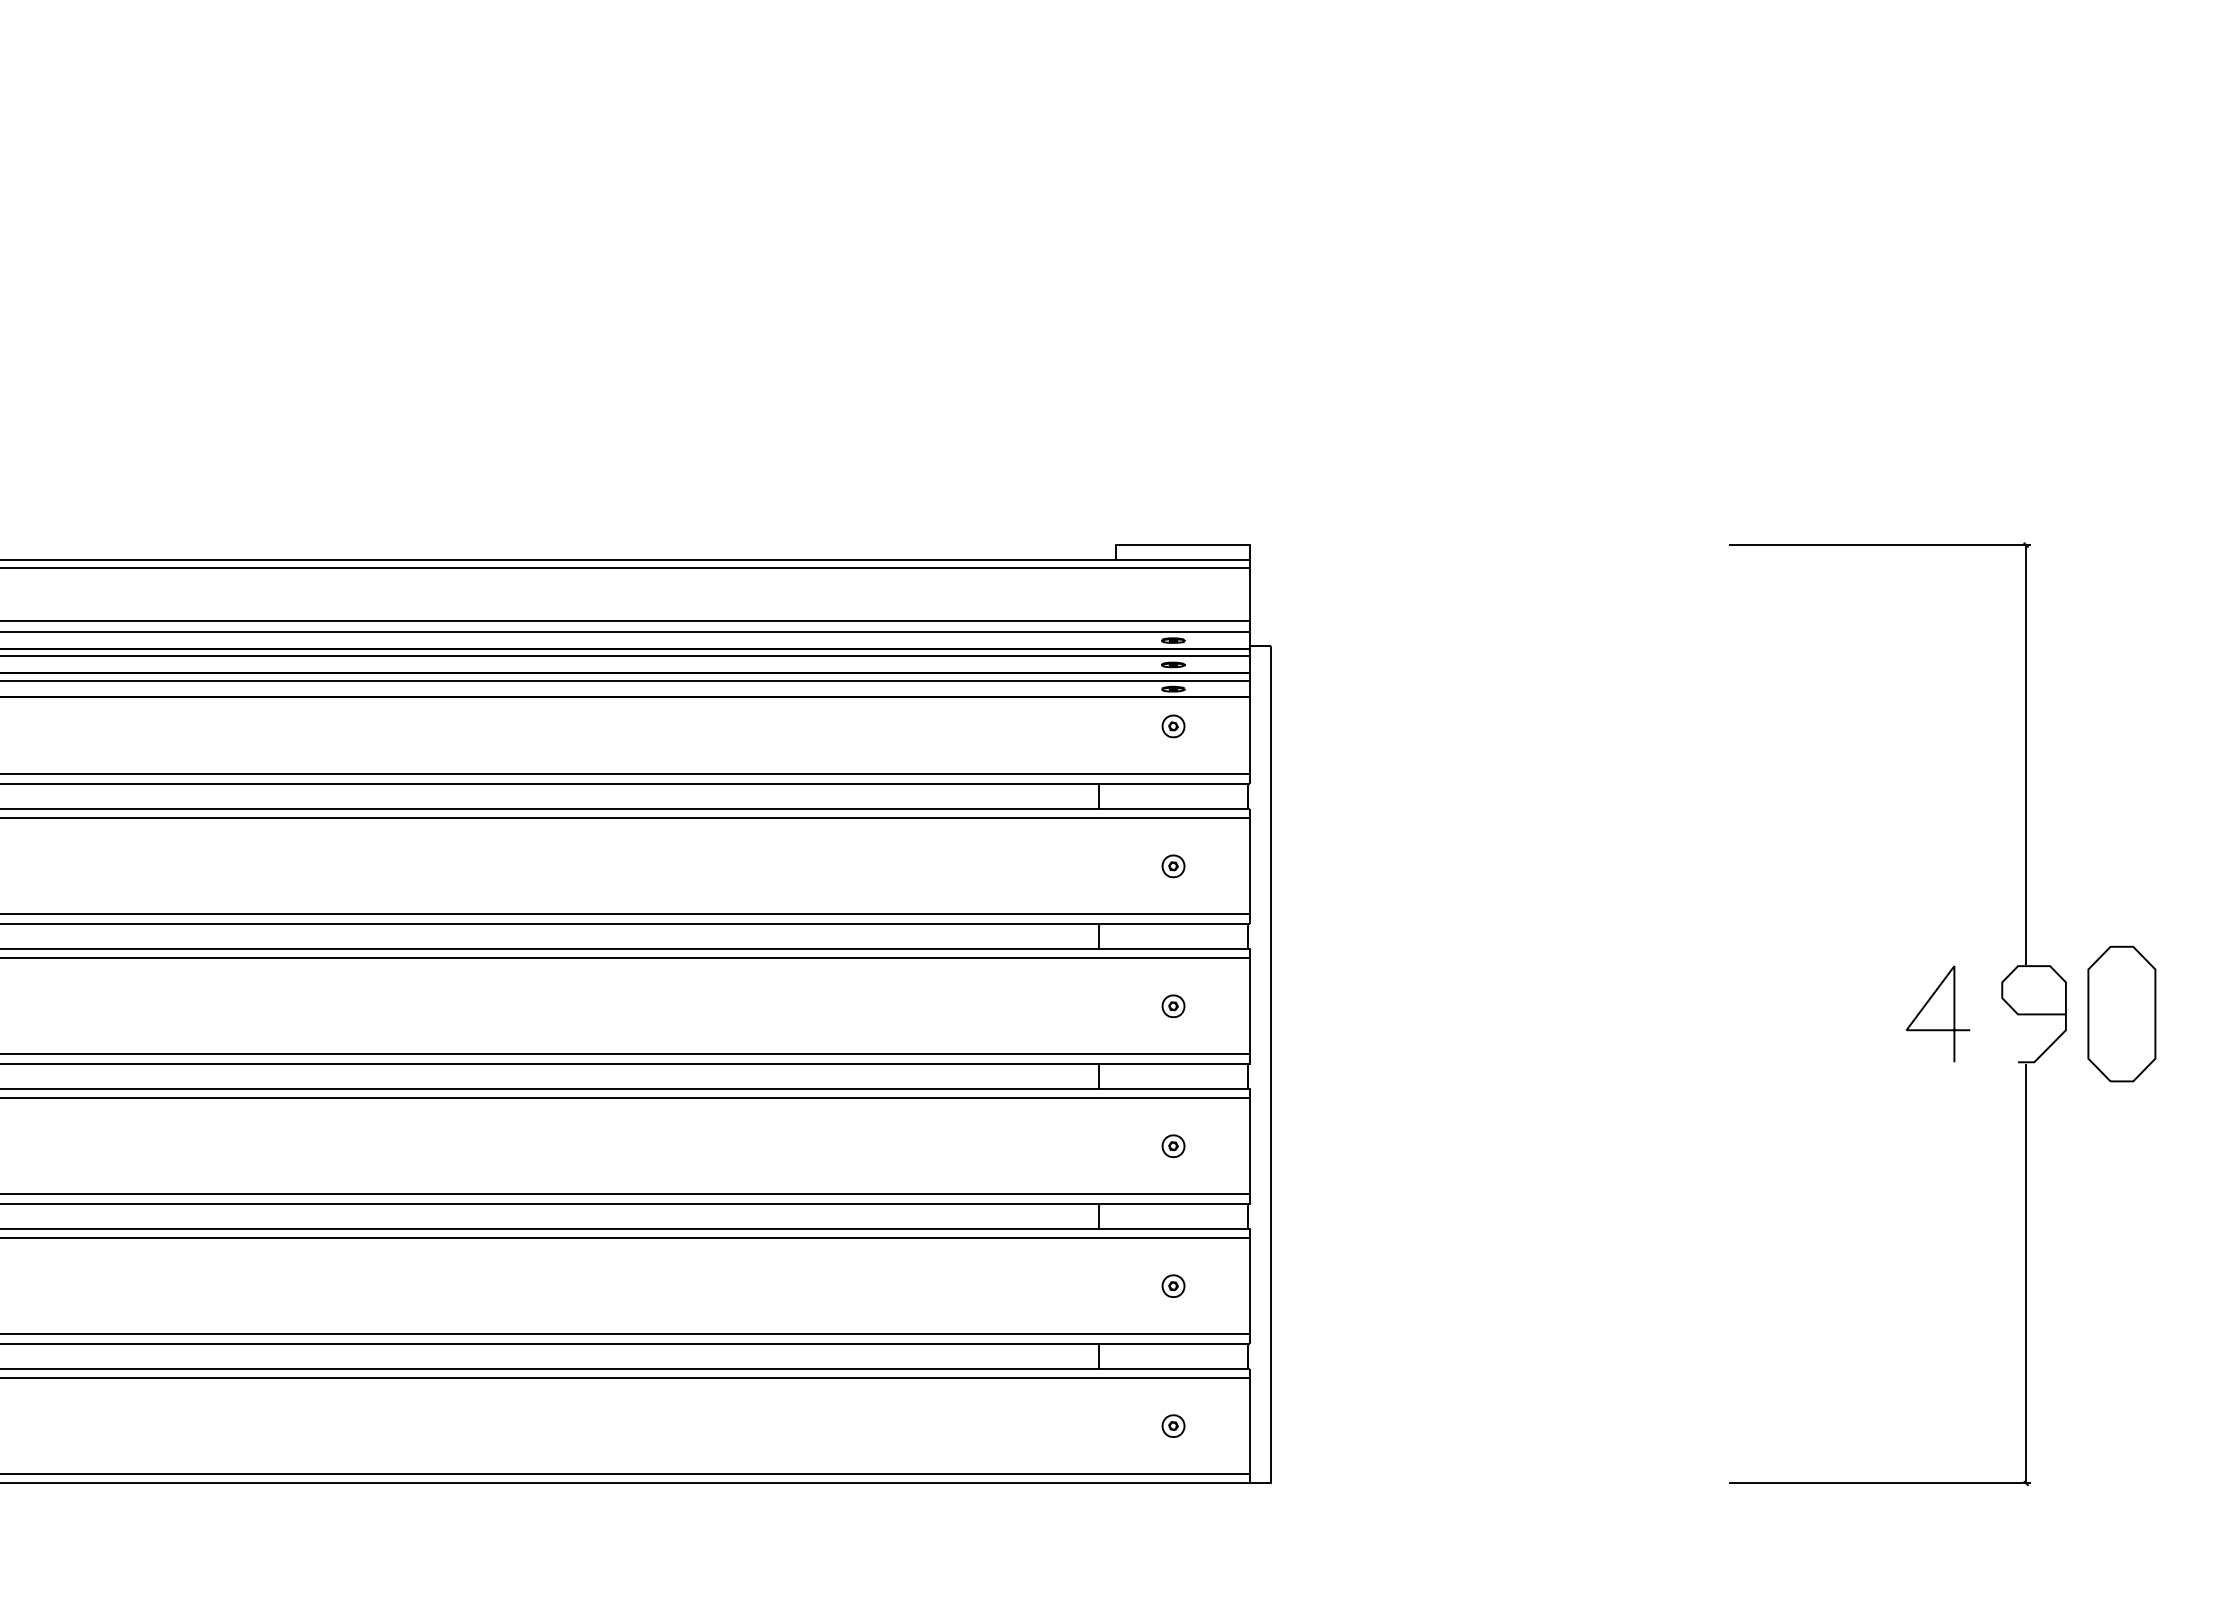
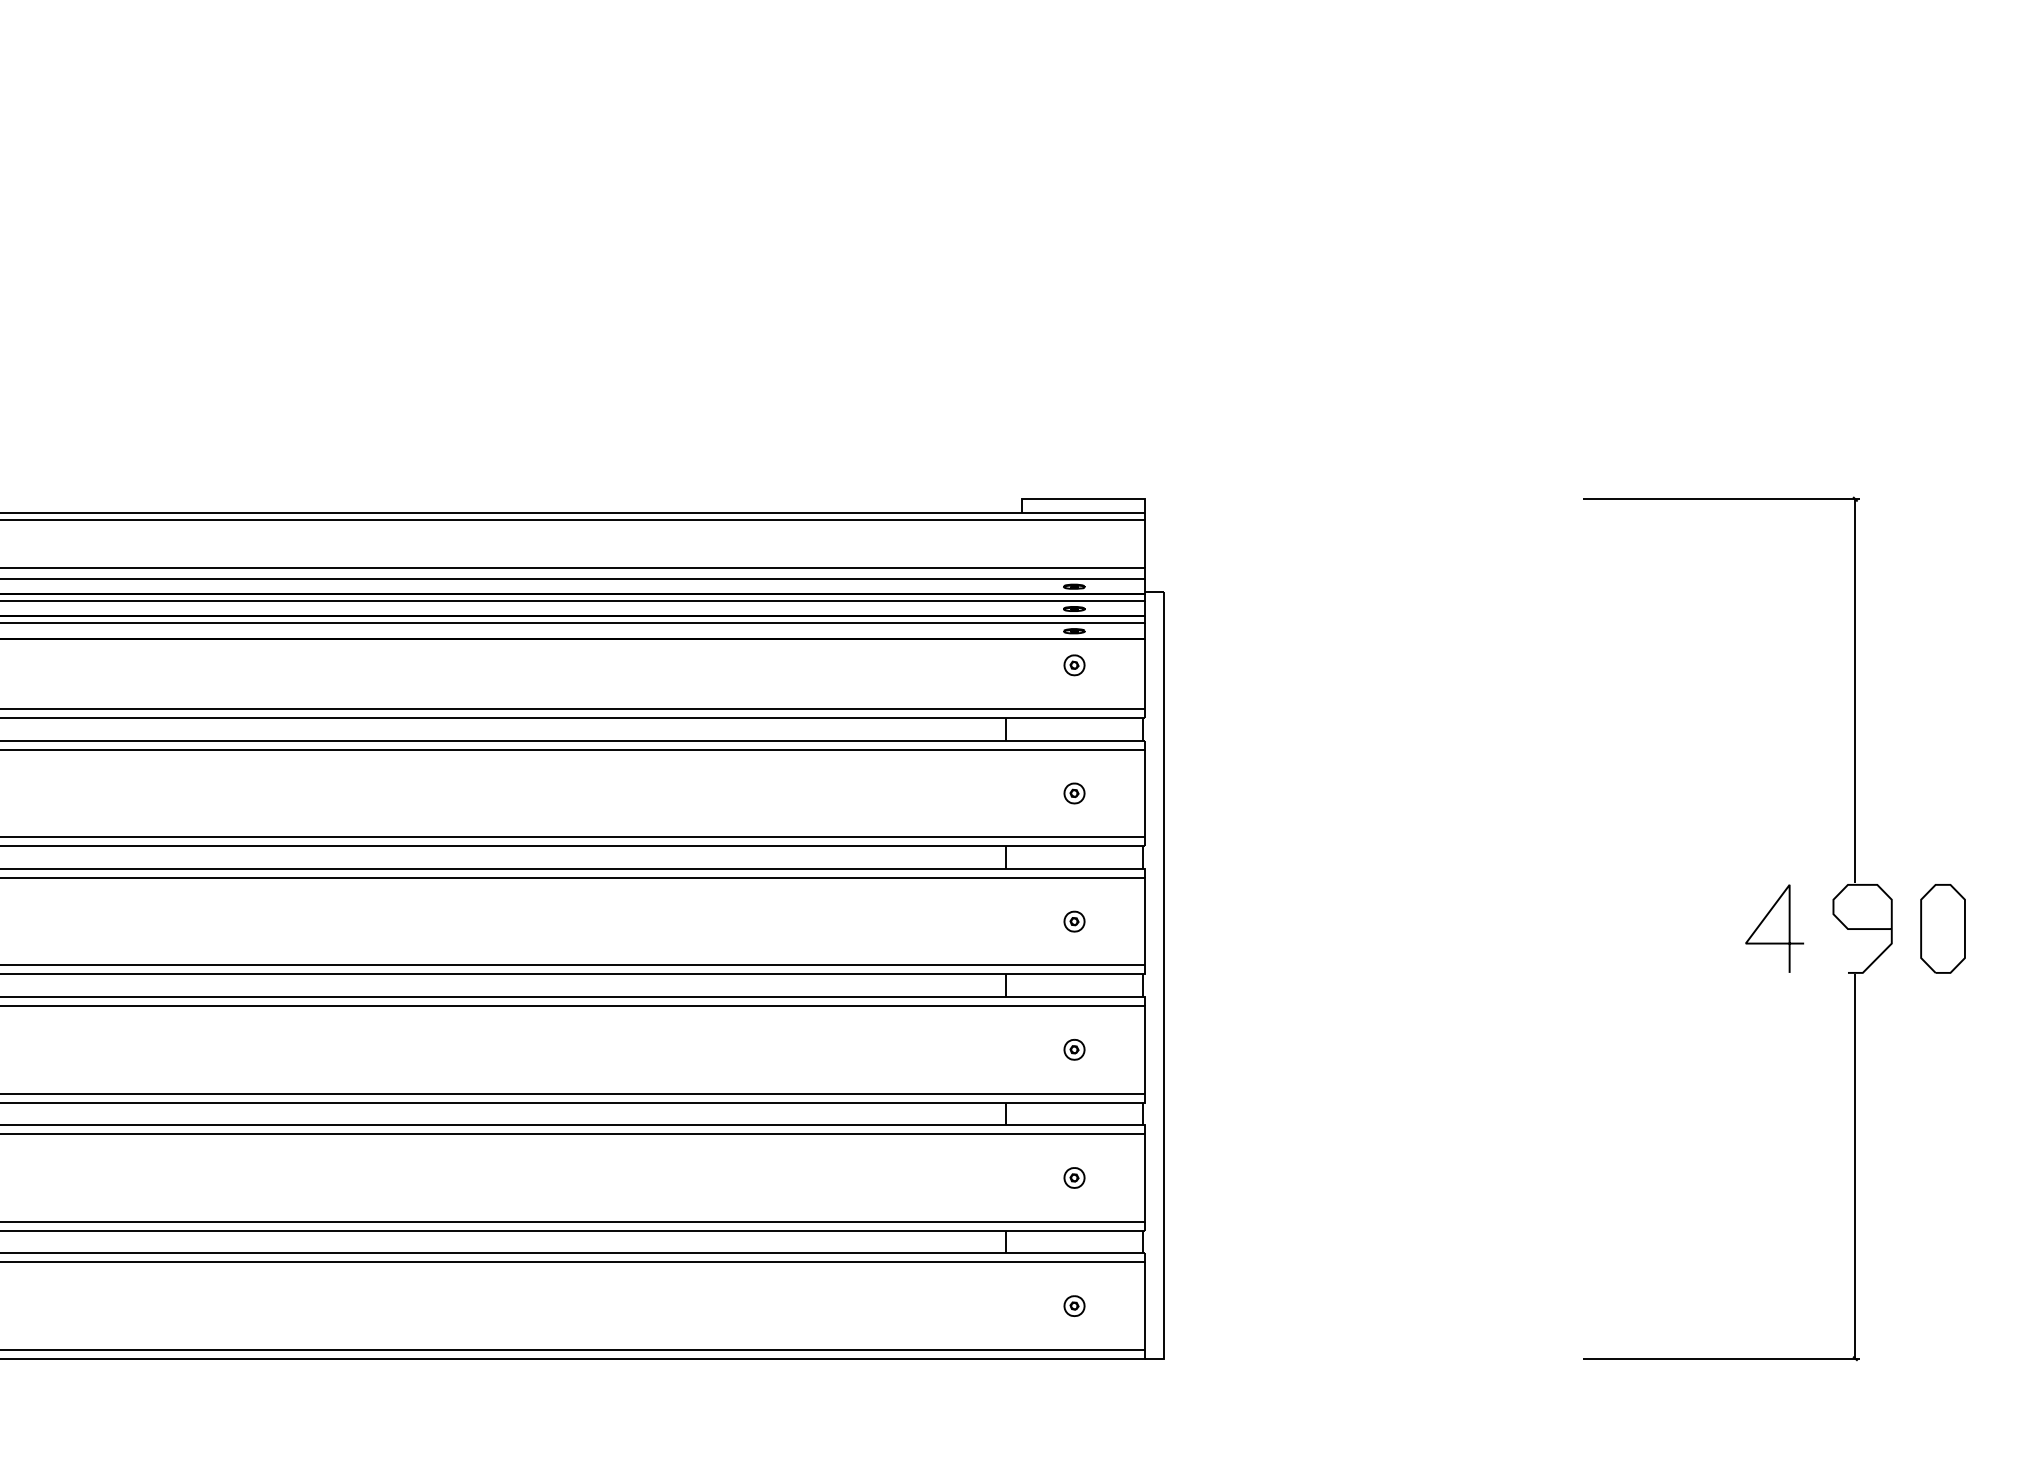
part: (2121, 1014) -> (1942, 929), size x0.71

